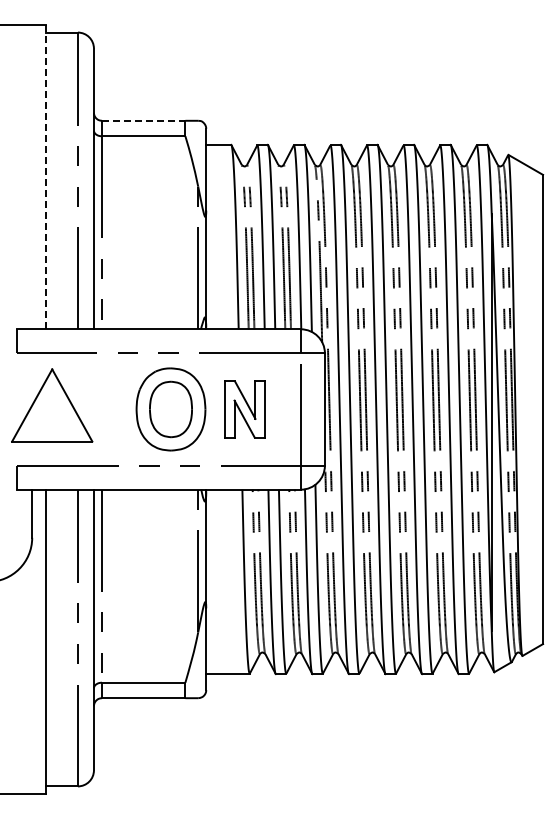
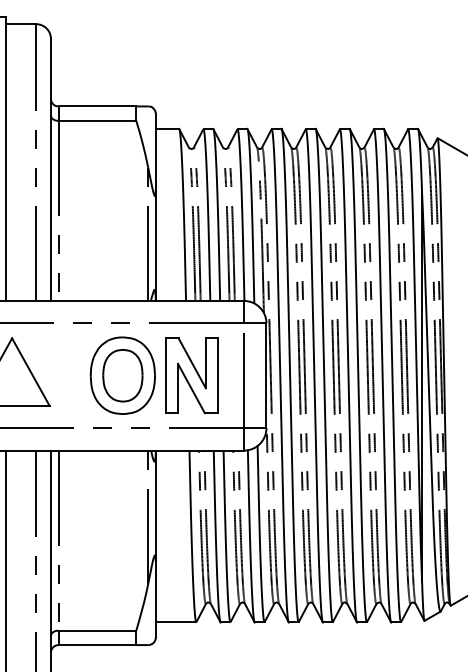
line: (143, 120) -> (97, 106), dashed -> solid
line: (45, 177) -> (5, 159), dashed -> solid
part: (244, 409) -> (191, 375), size x1.43

